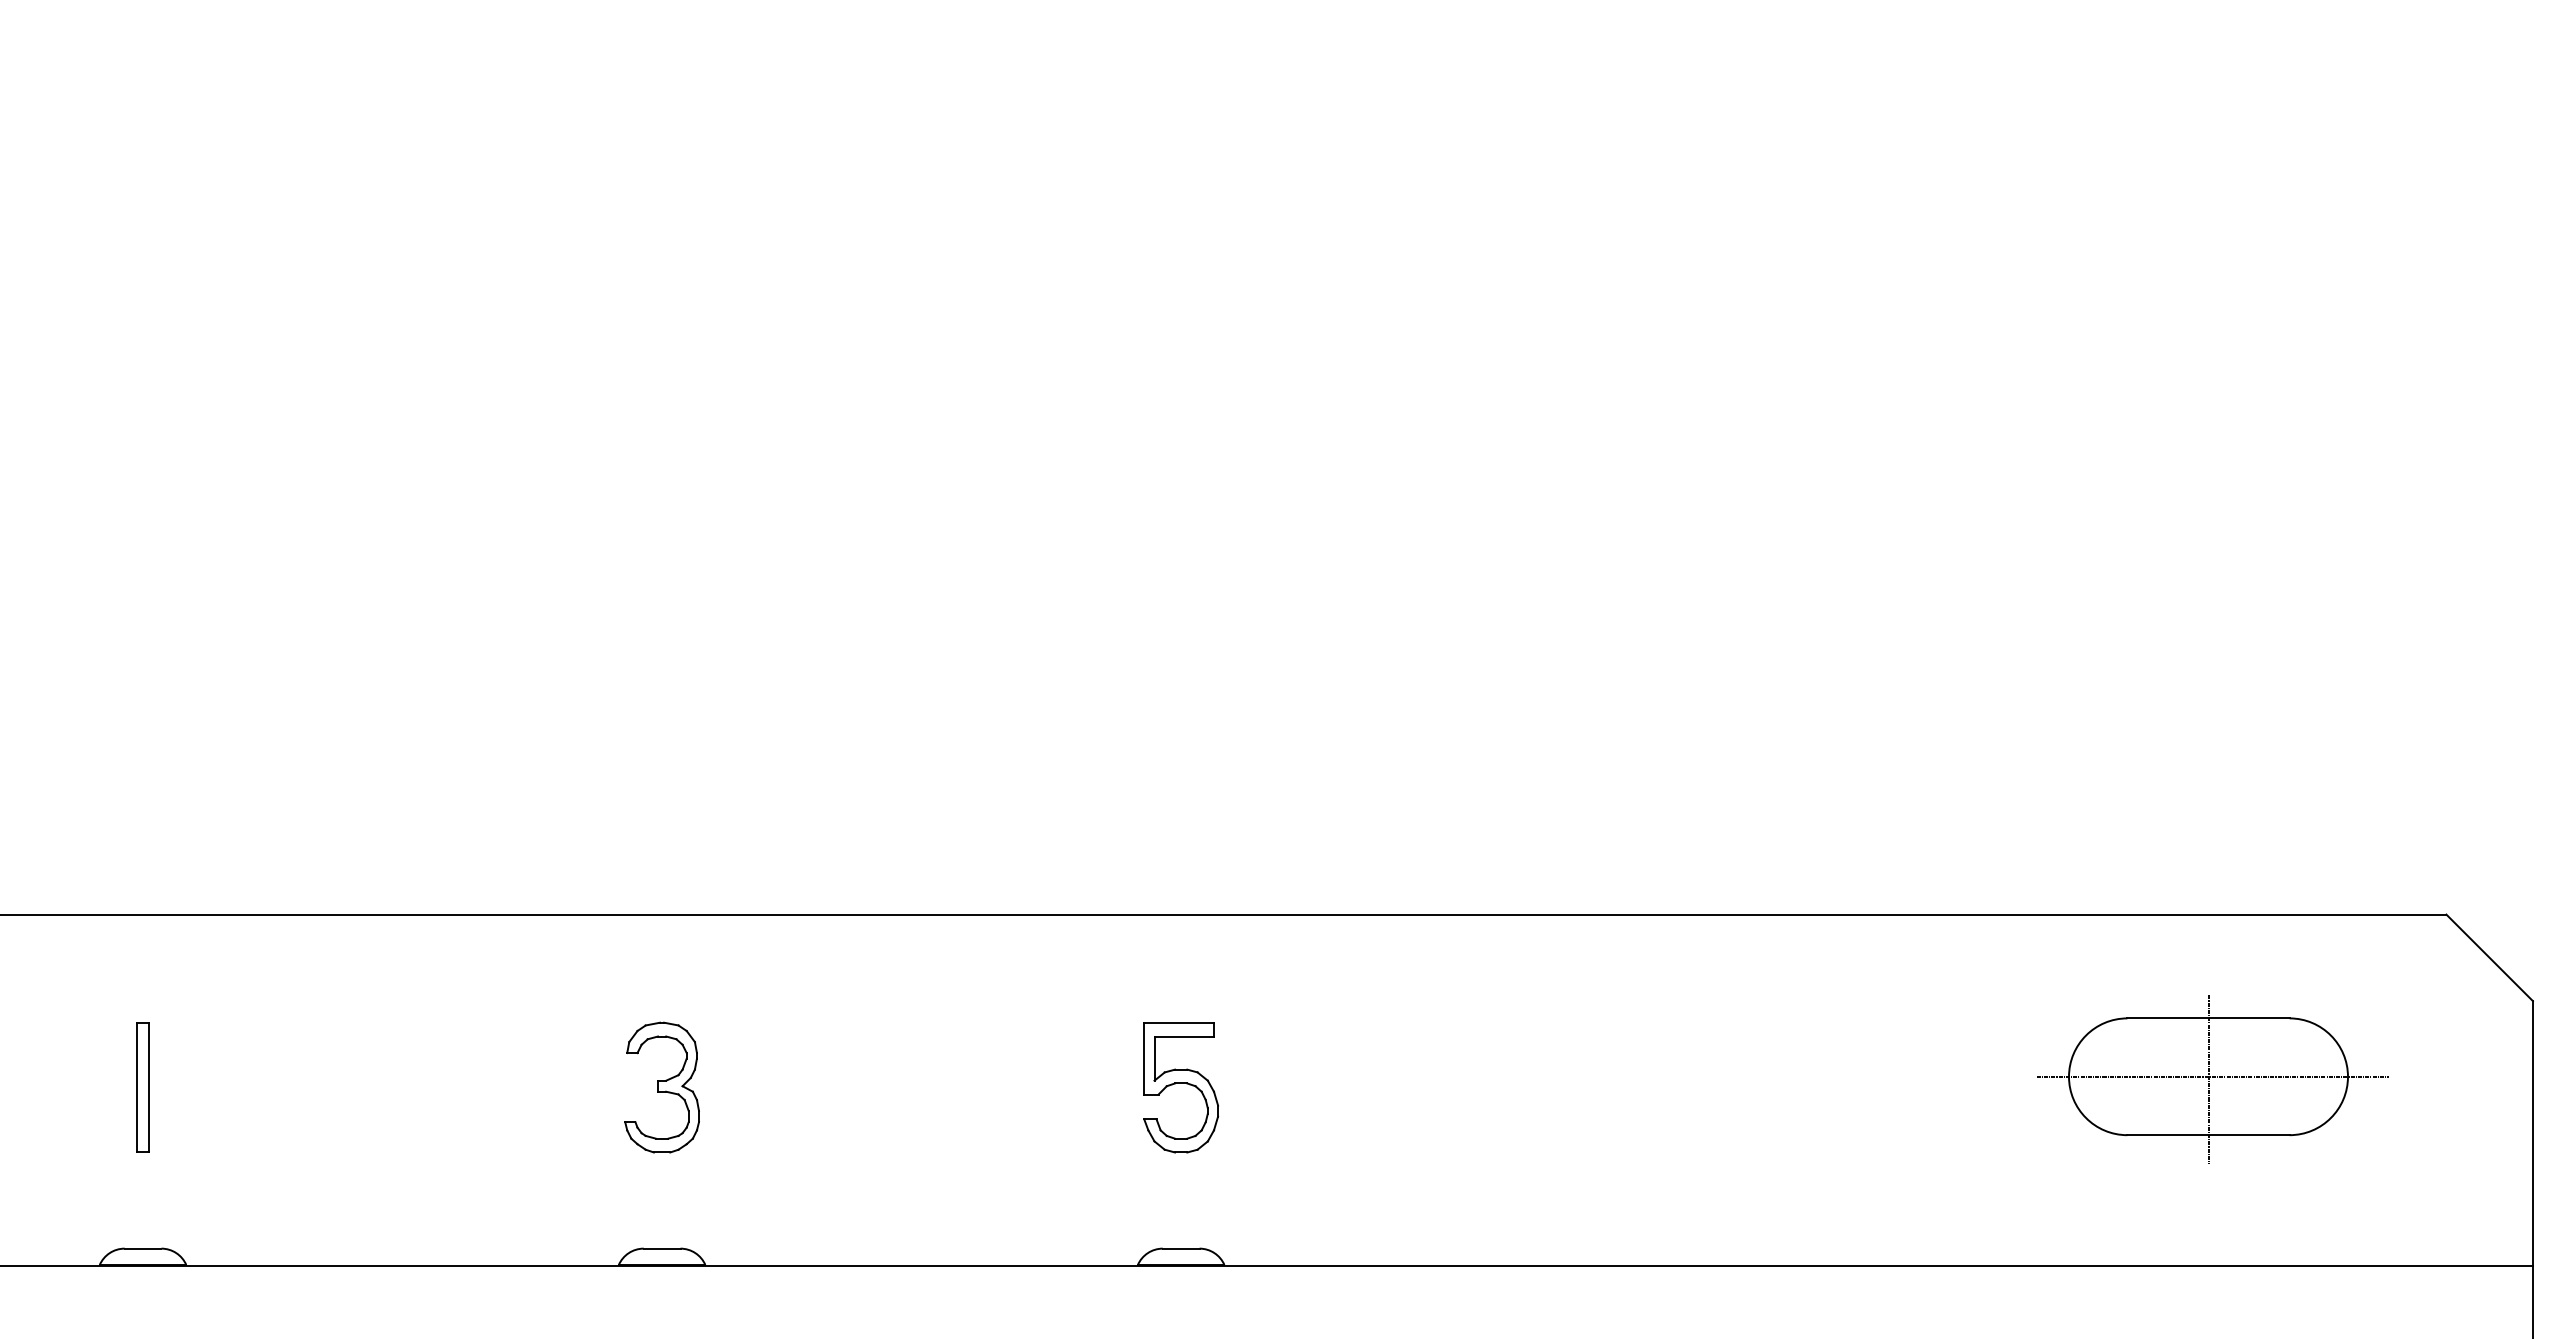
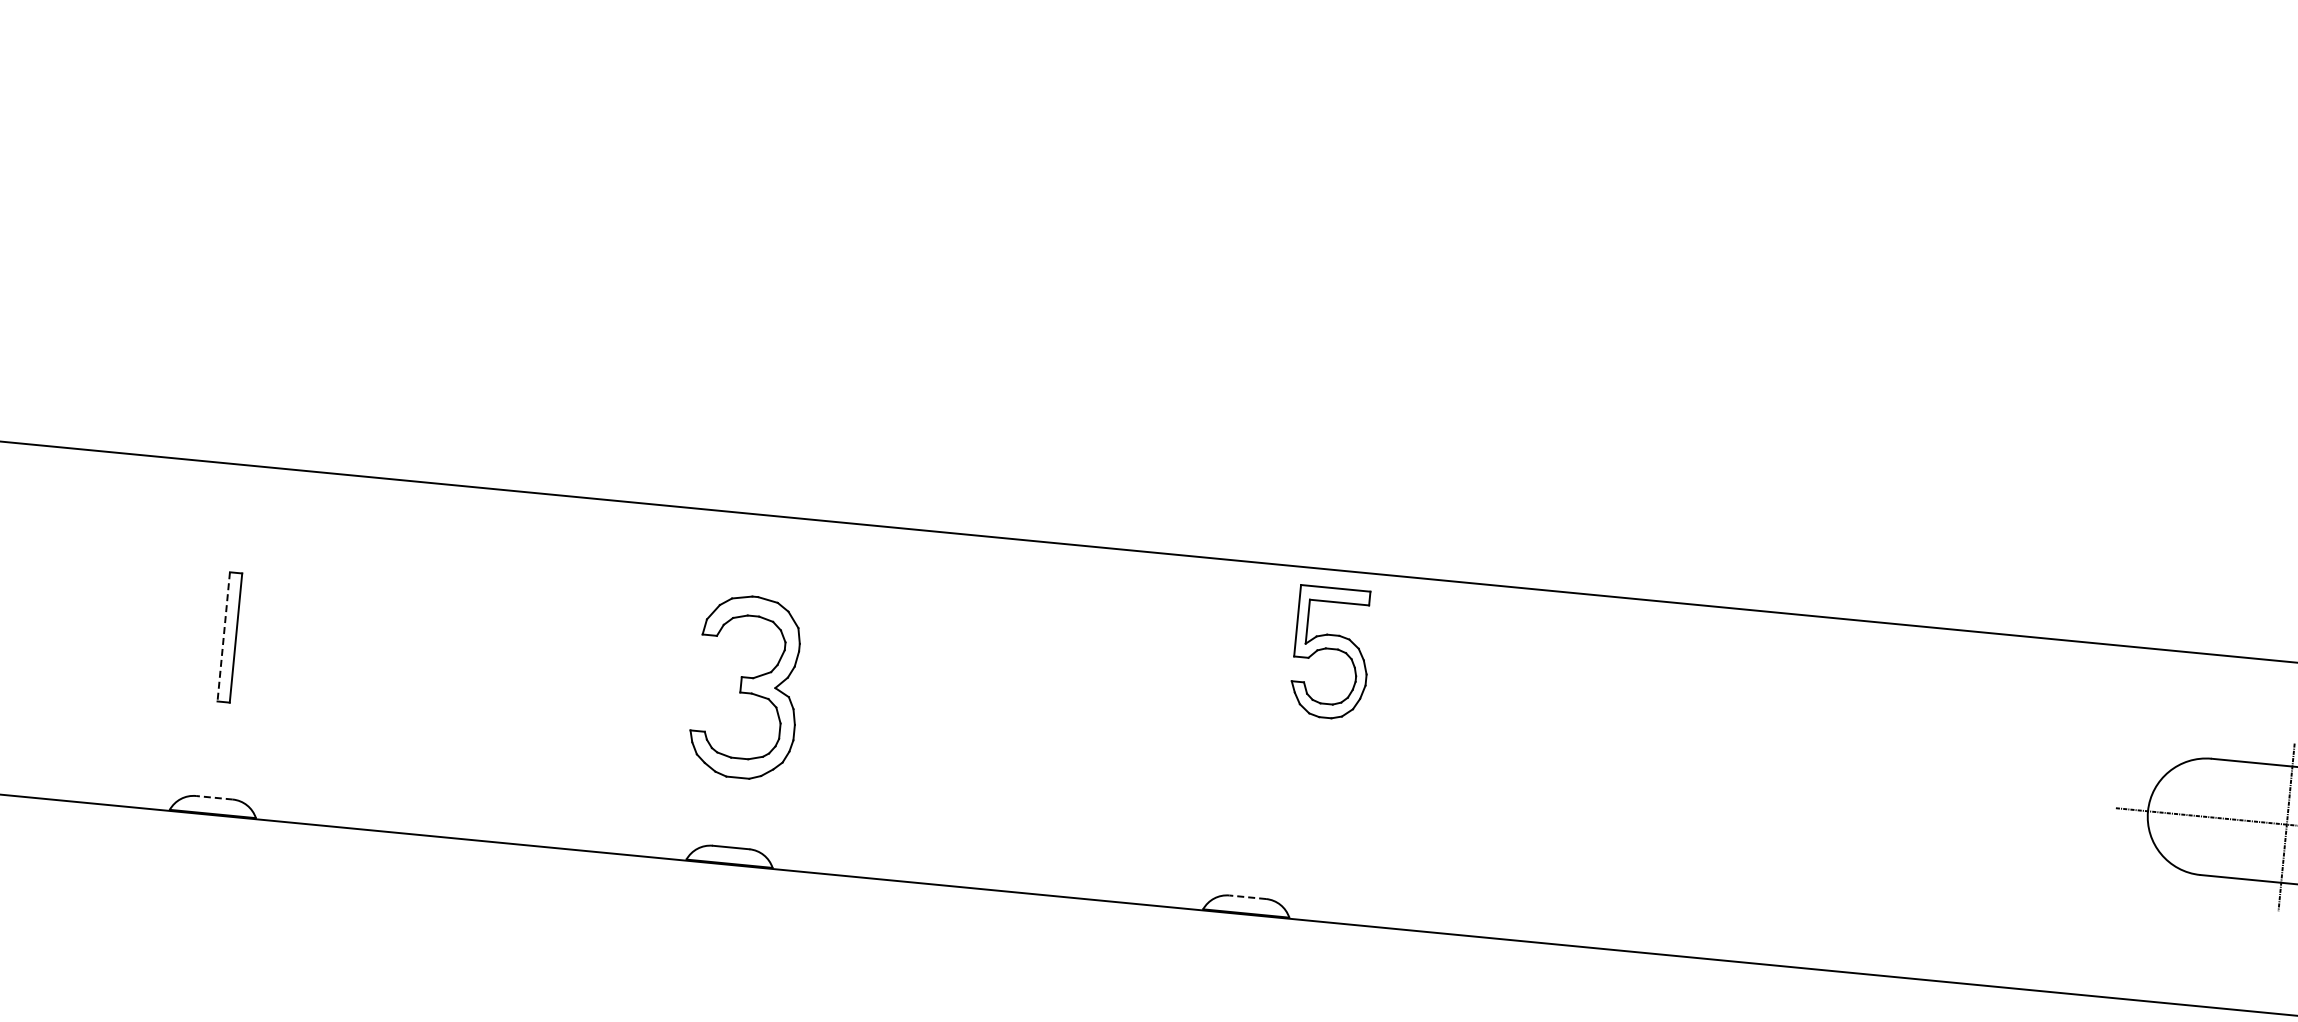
line: (136, 1087) -> (223, 636), solid -> dashed
part: (661, 1087) -> (745, 687), size x1.4
part: (1181, 1087) -> (1331, 653), moved
line: (142, 1248) -> (213, 797), solid -> dashed
line: (1180, 1248) -> (1247, 897), solid -> dashed

